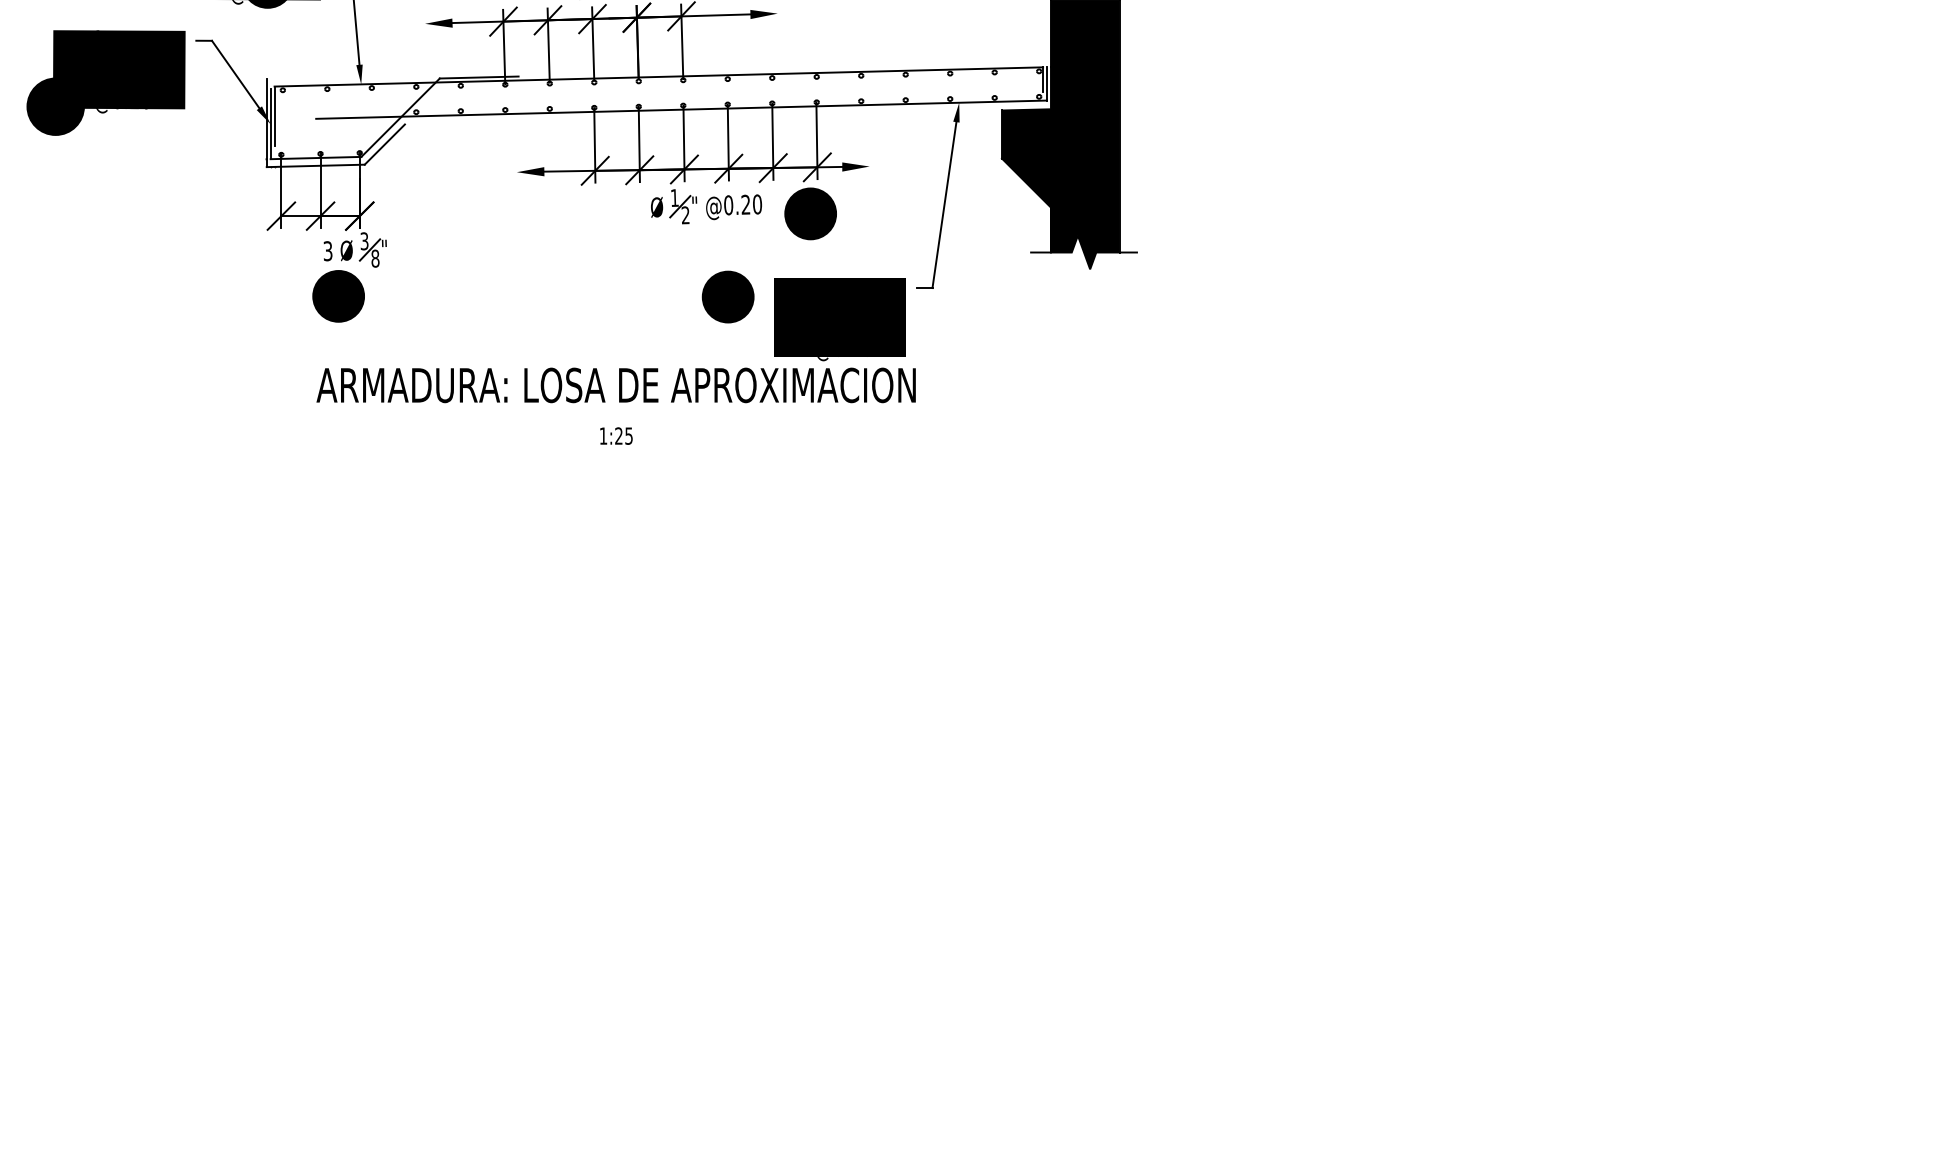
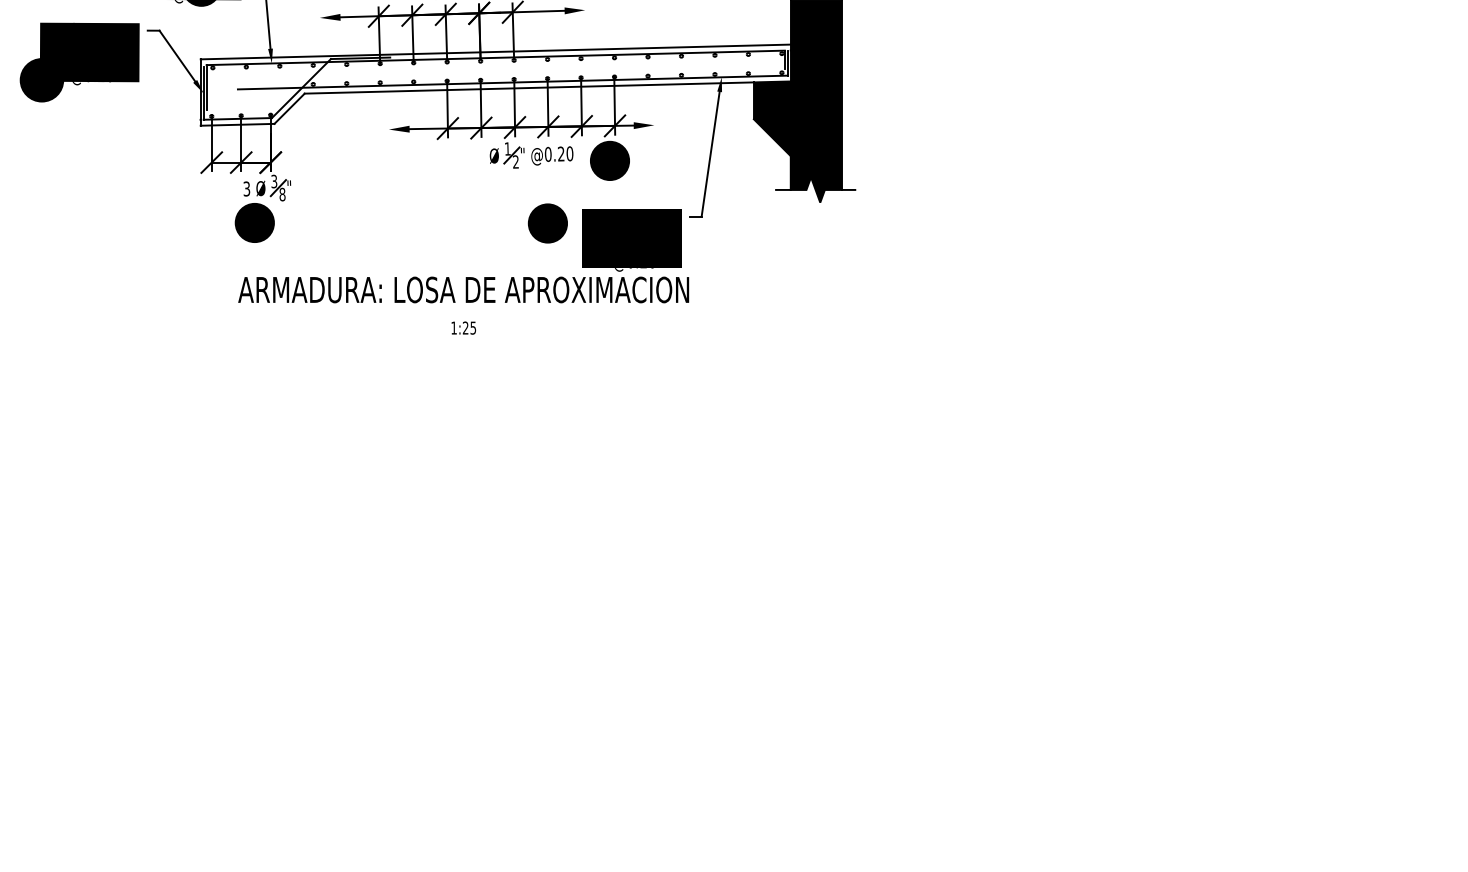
line: (658, 68) -> (495, 51), added
line: (727, 116) -> (547, 87), added

